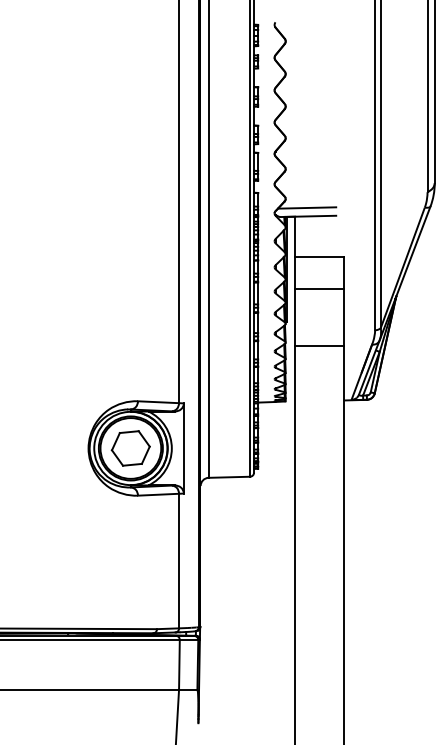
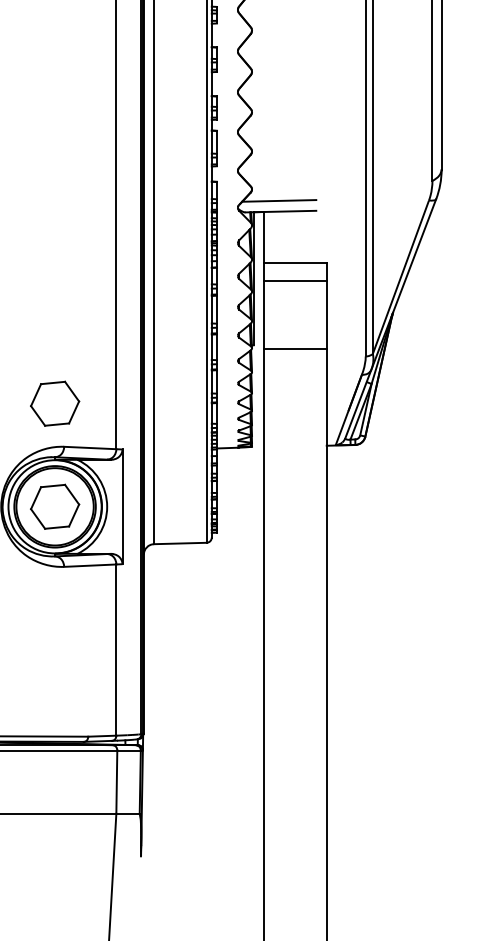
line: (319, 288) -> (295, 280), moved
line: (319, 345) -> (295, 349), moved
part: (130, 367) -> (54, 403), added

